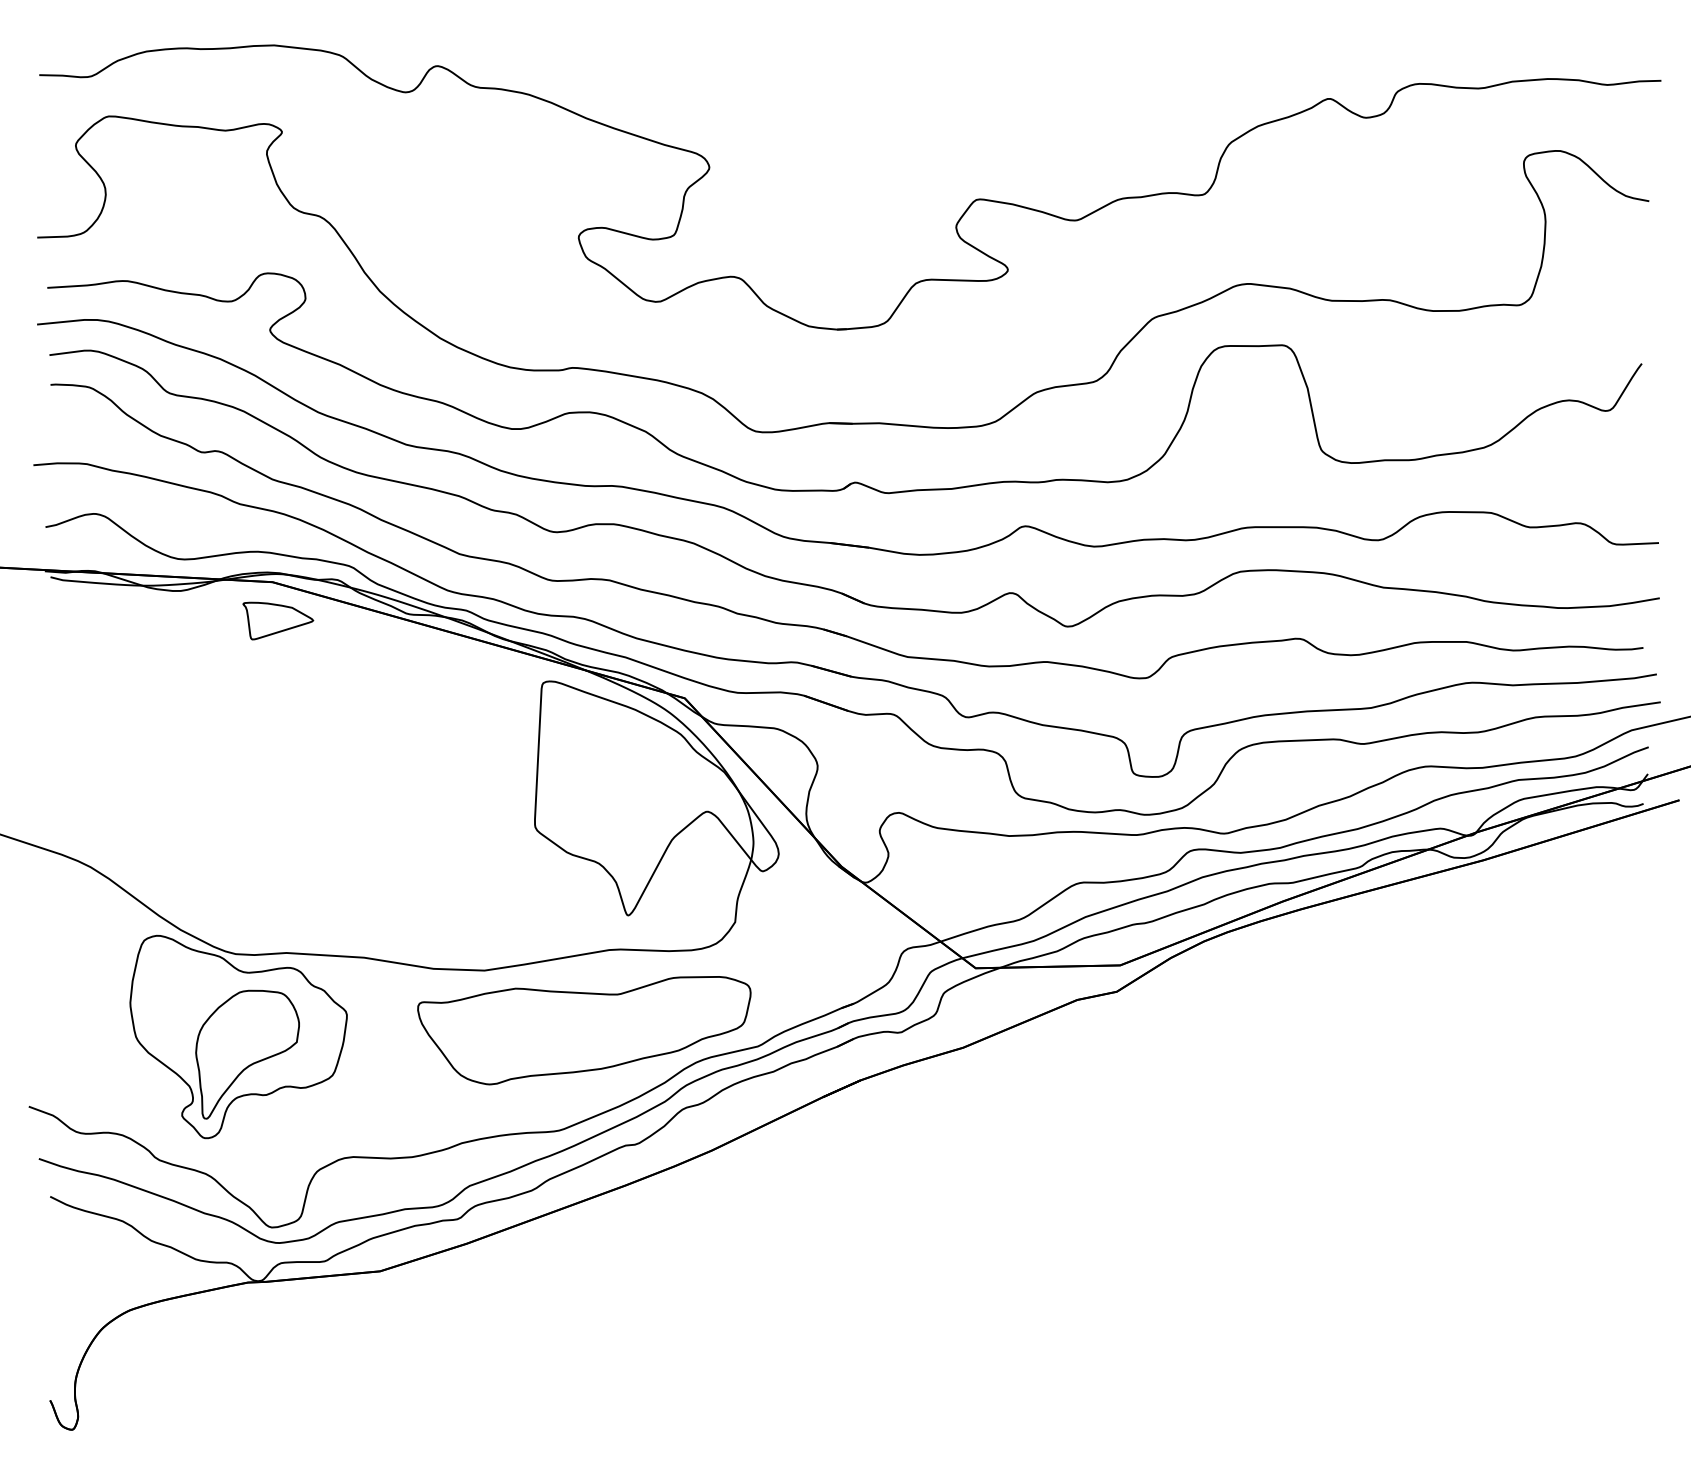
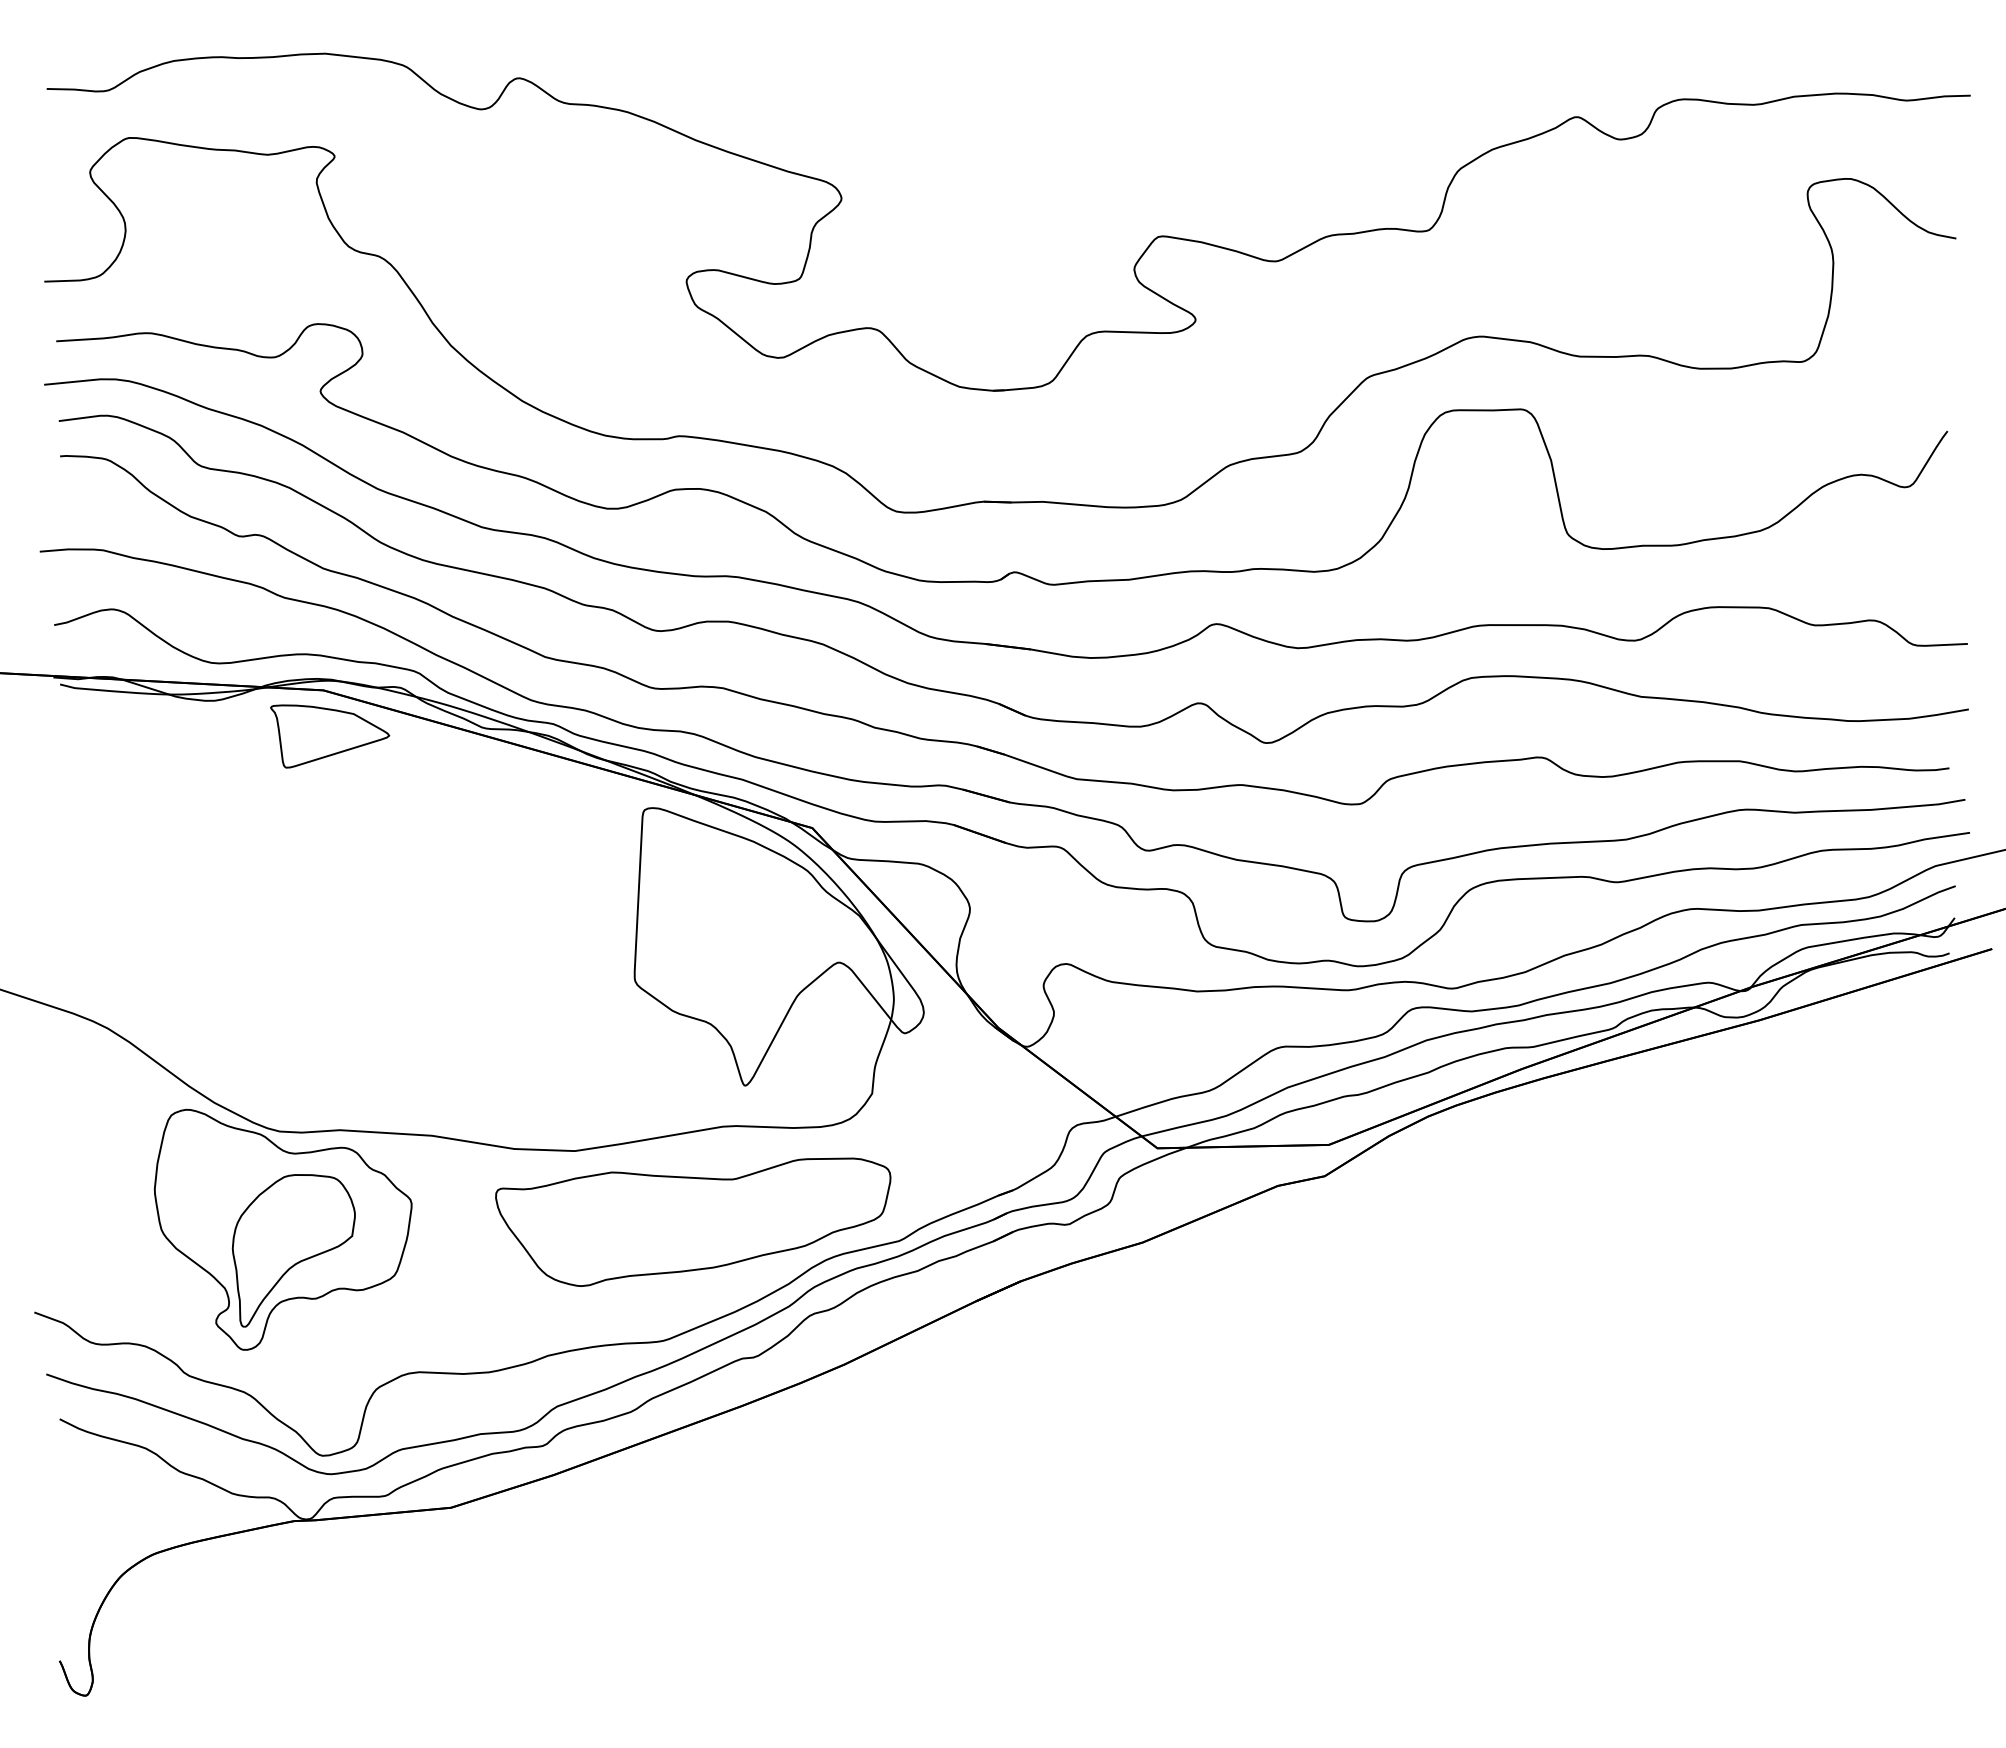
part: (278, 621) -> (330, 736), size x1.43

